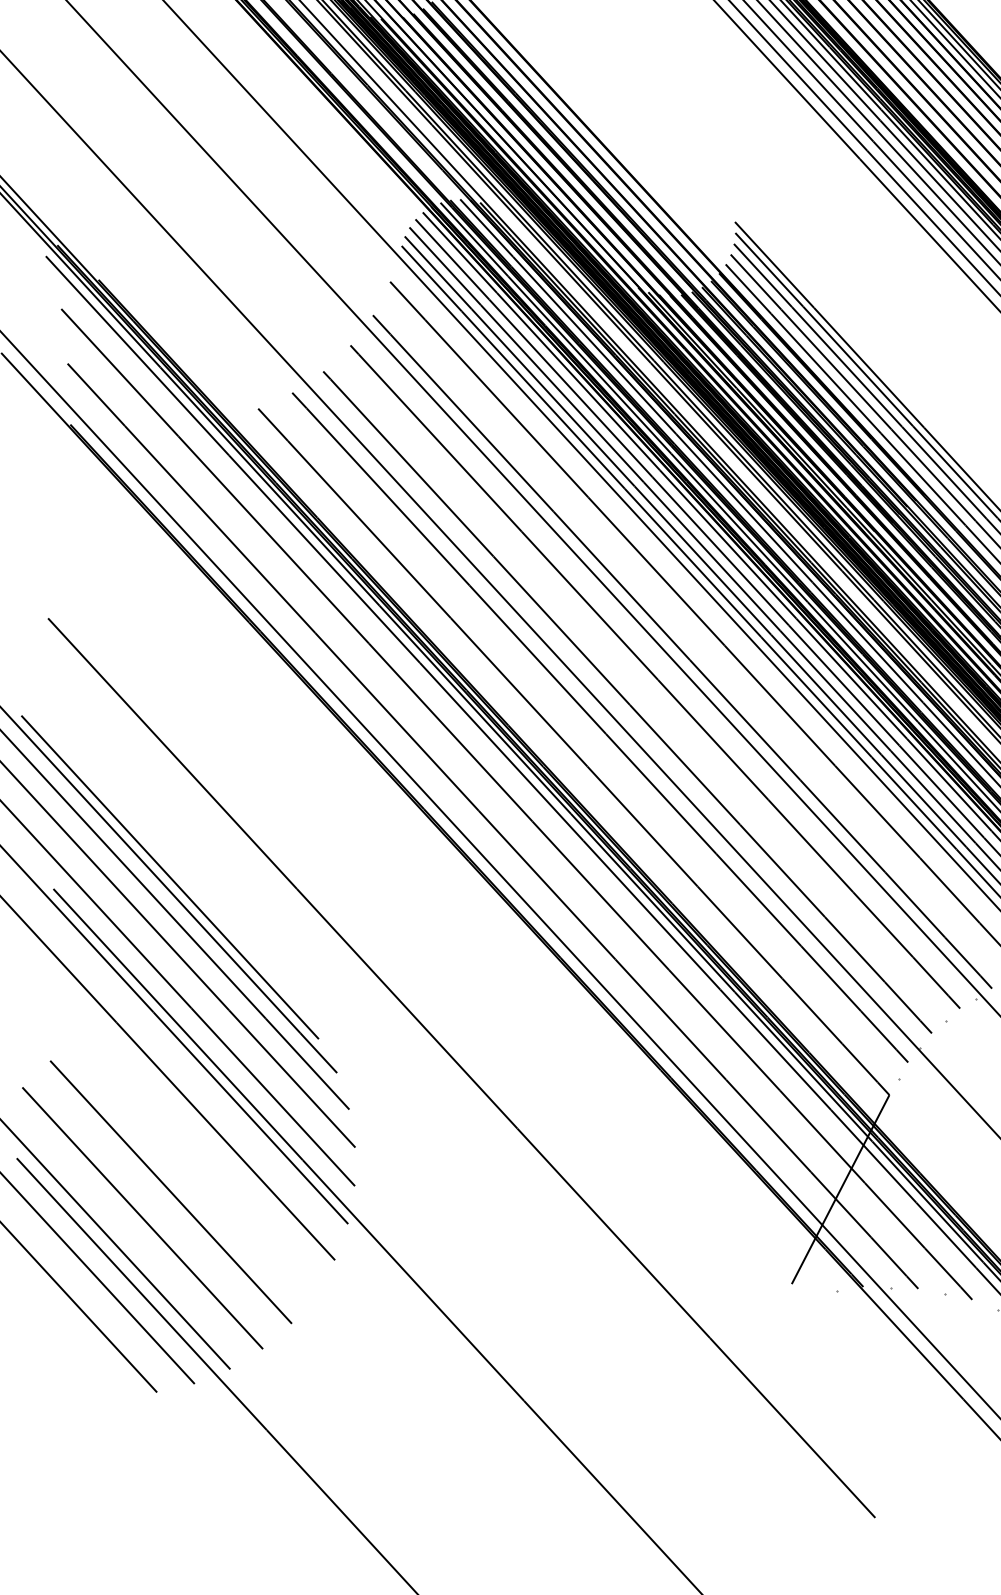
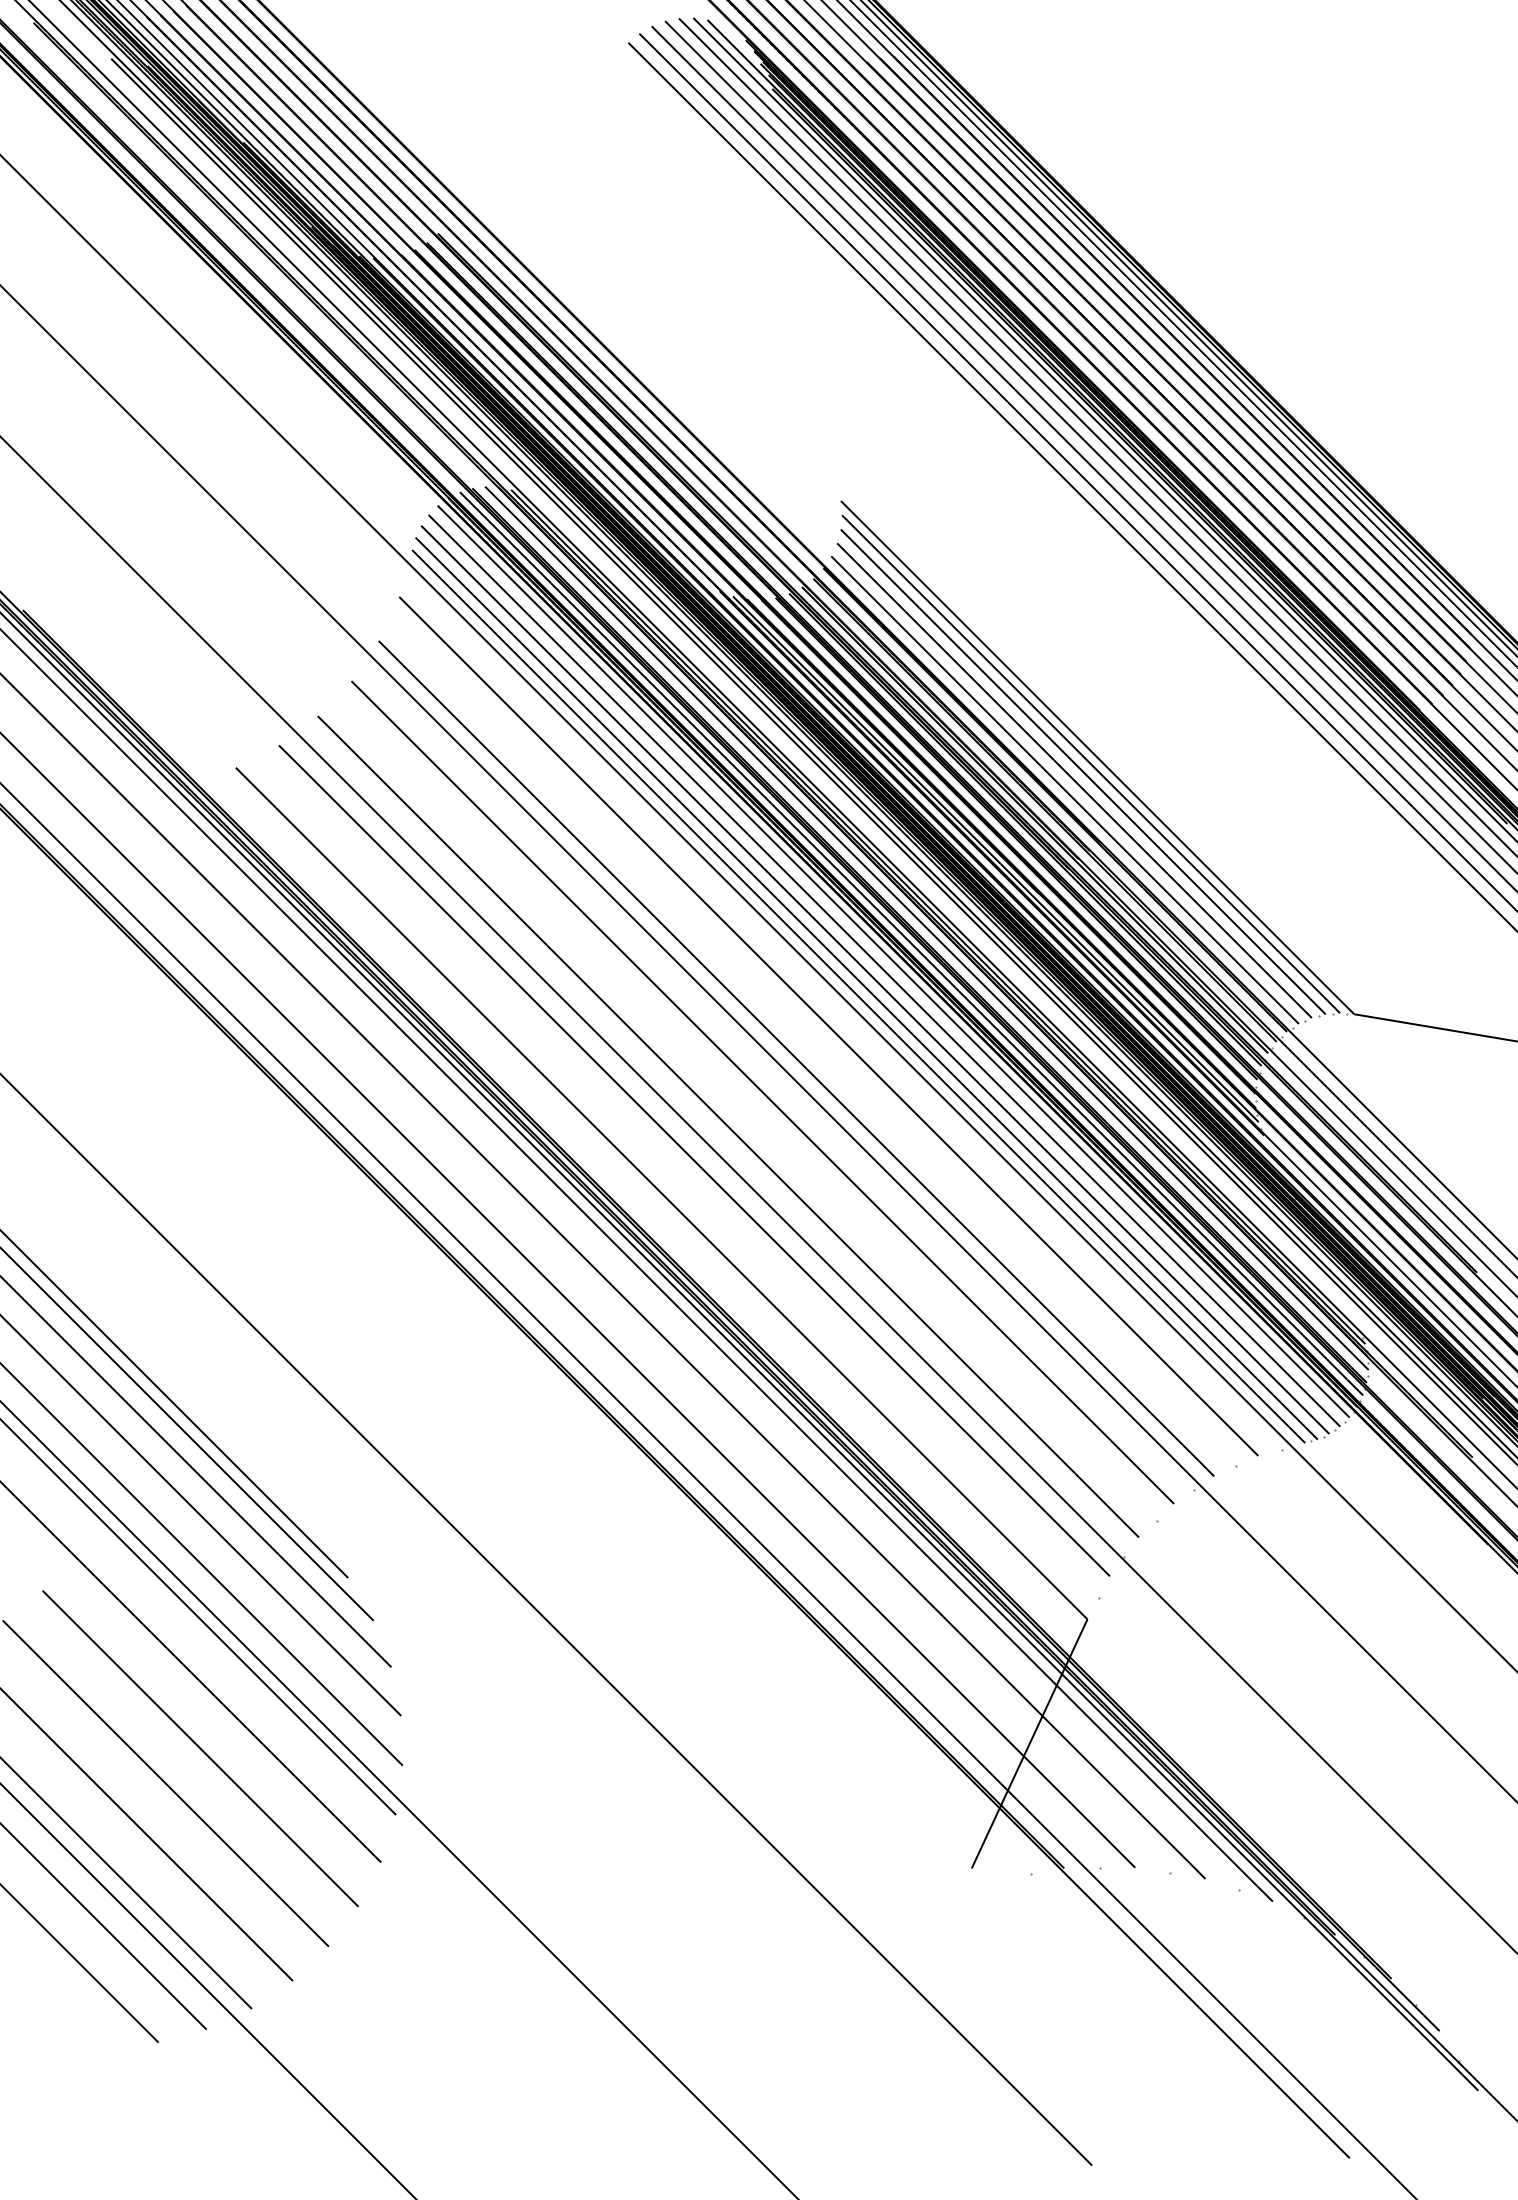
line: (199, 1166) -> (200, 1748), added

